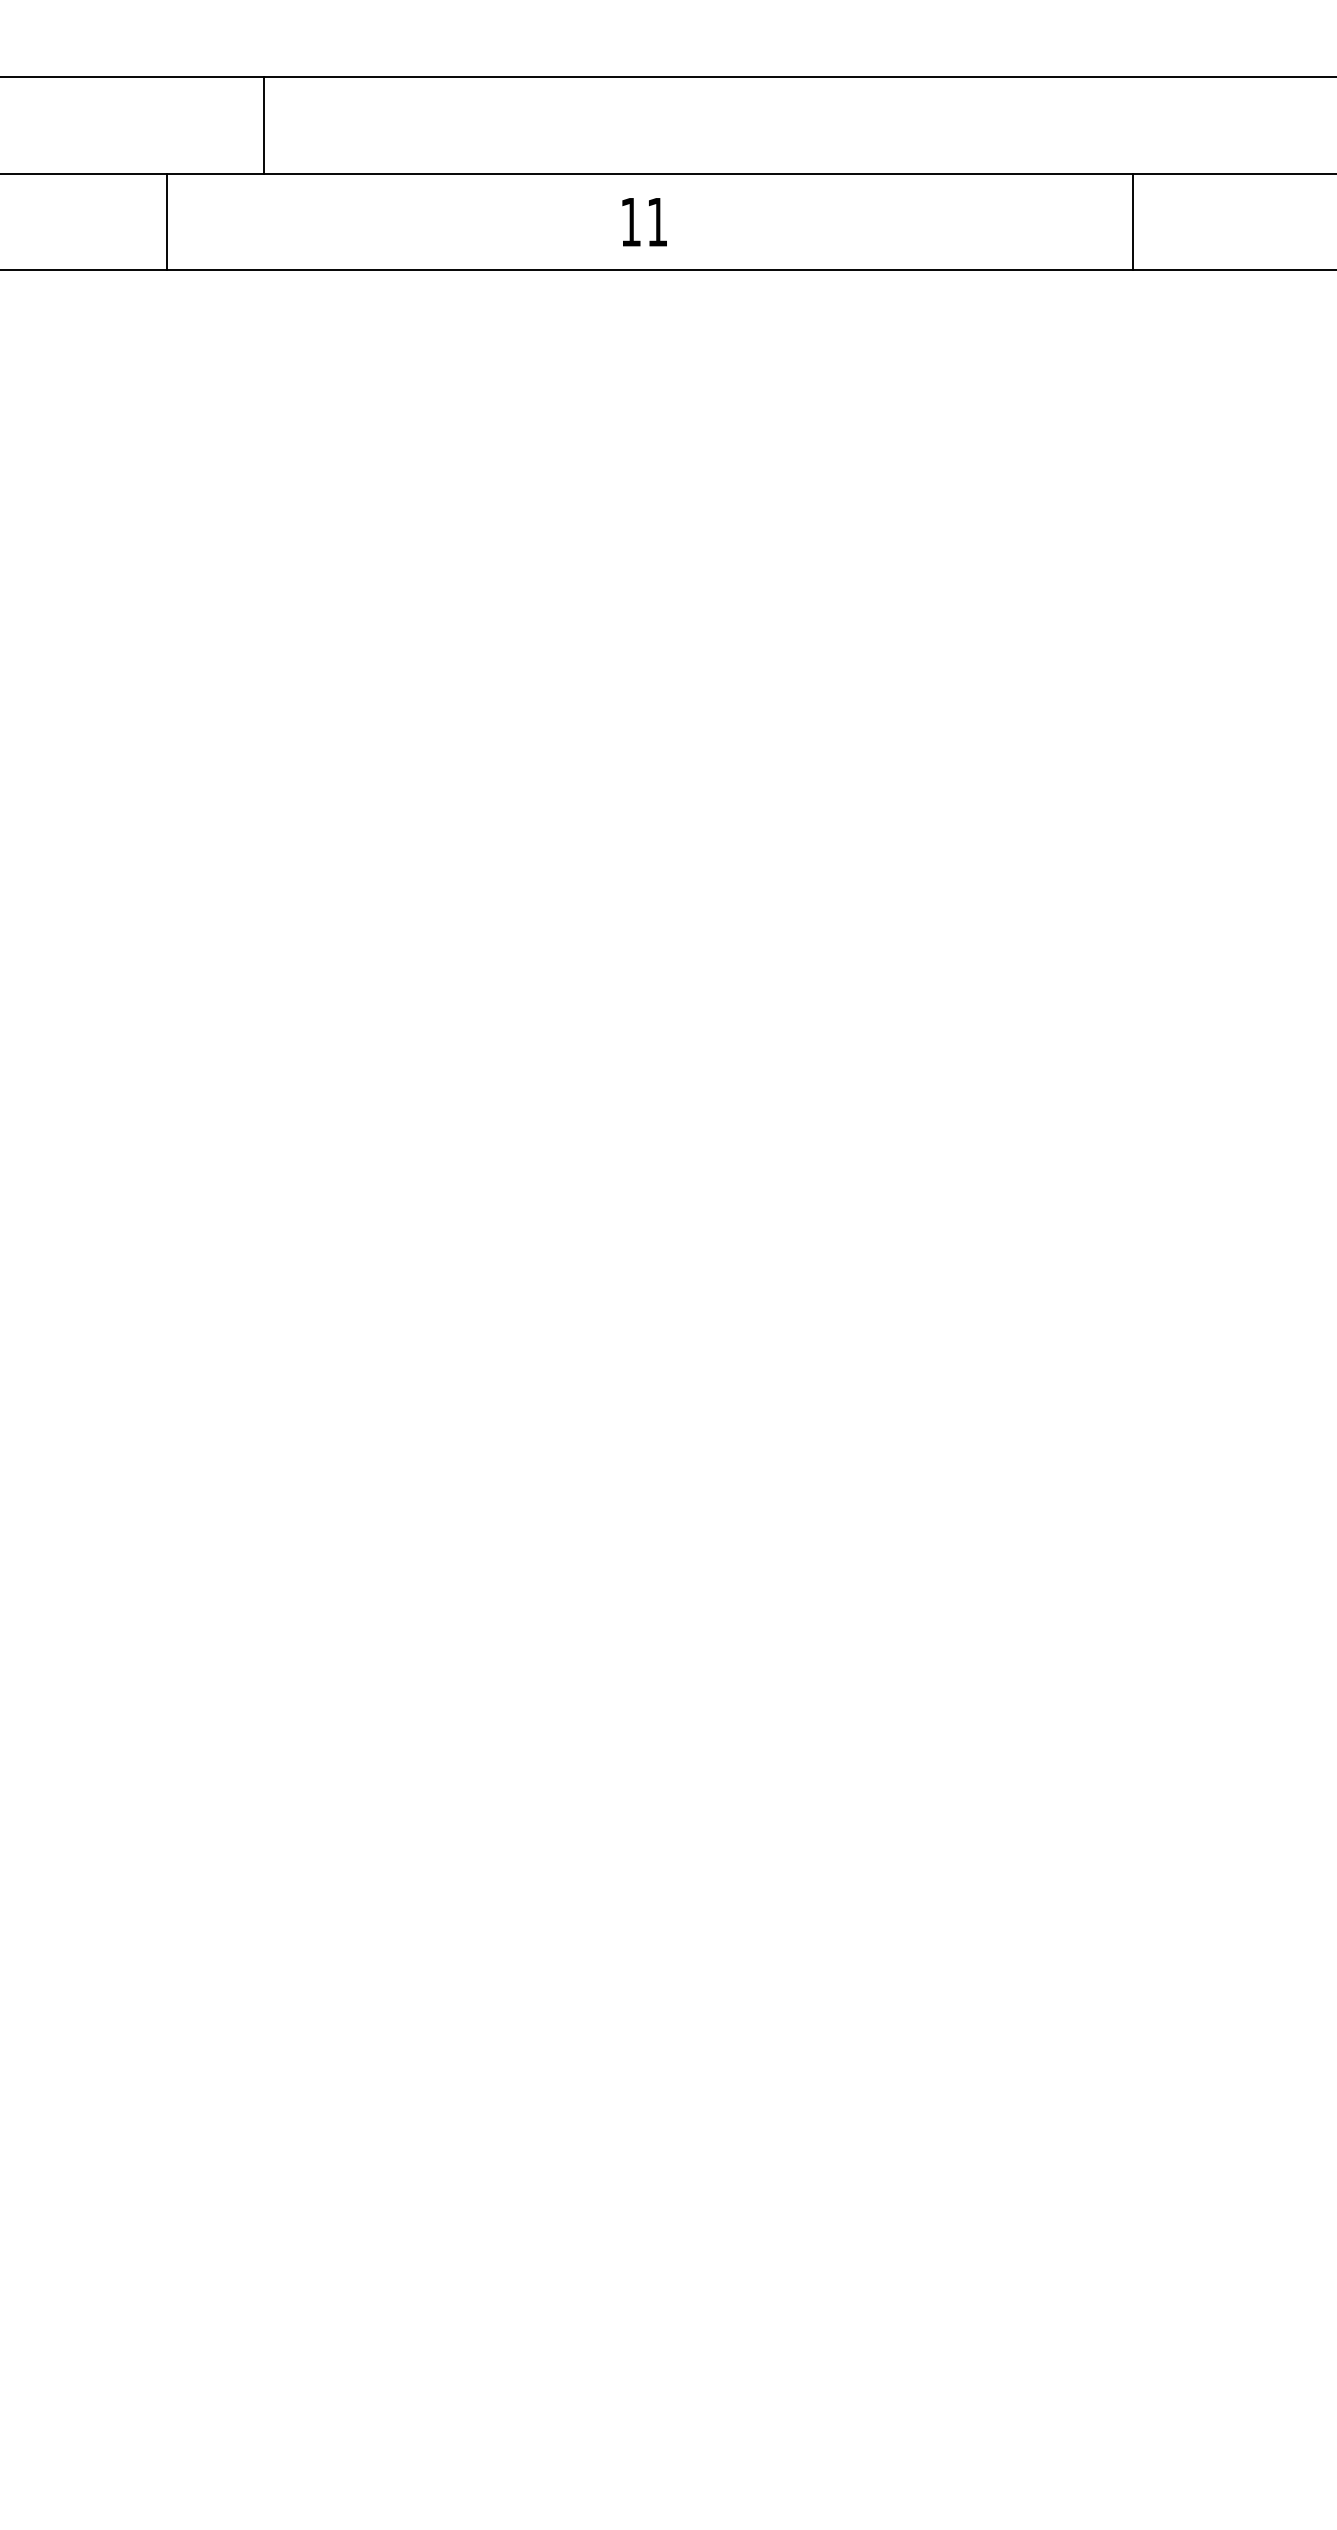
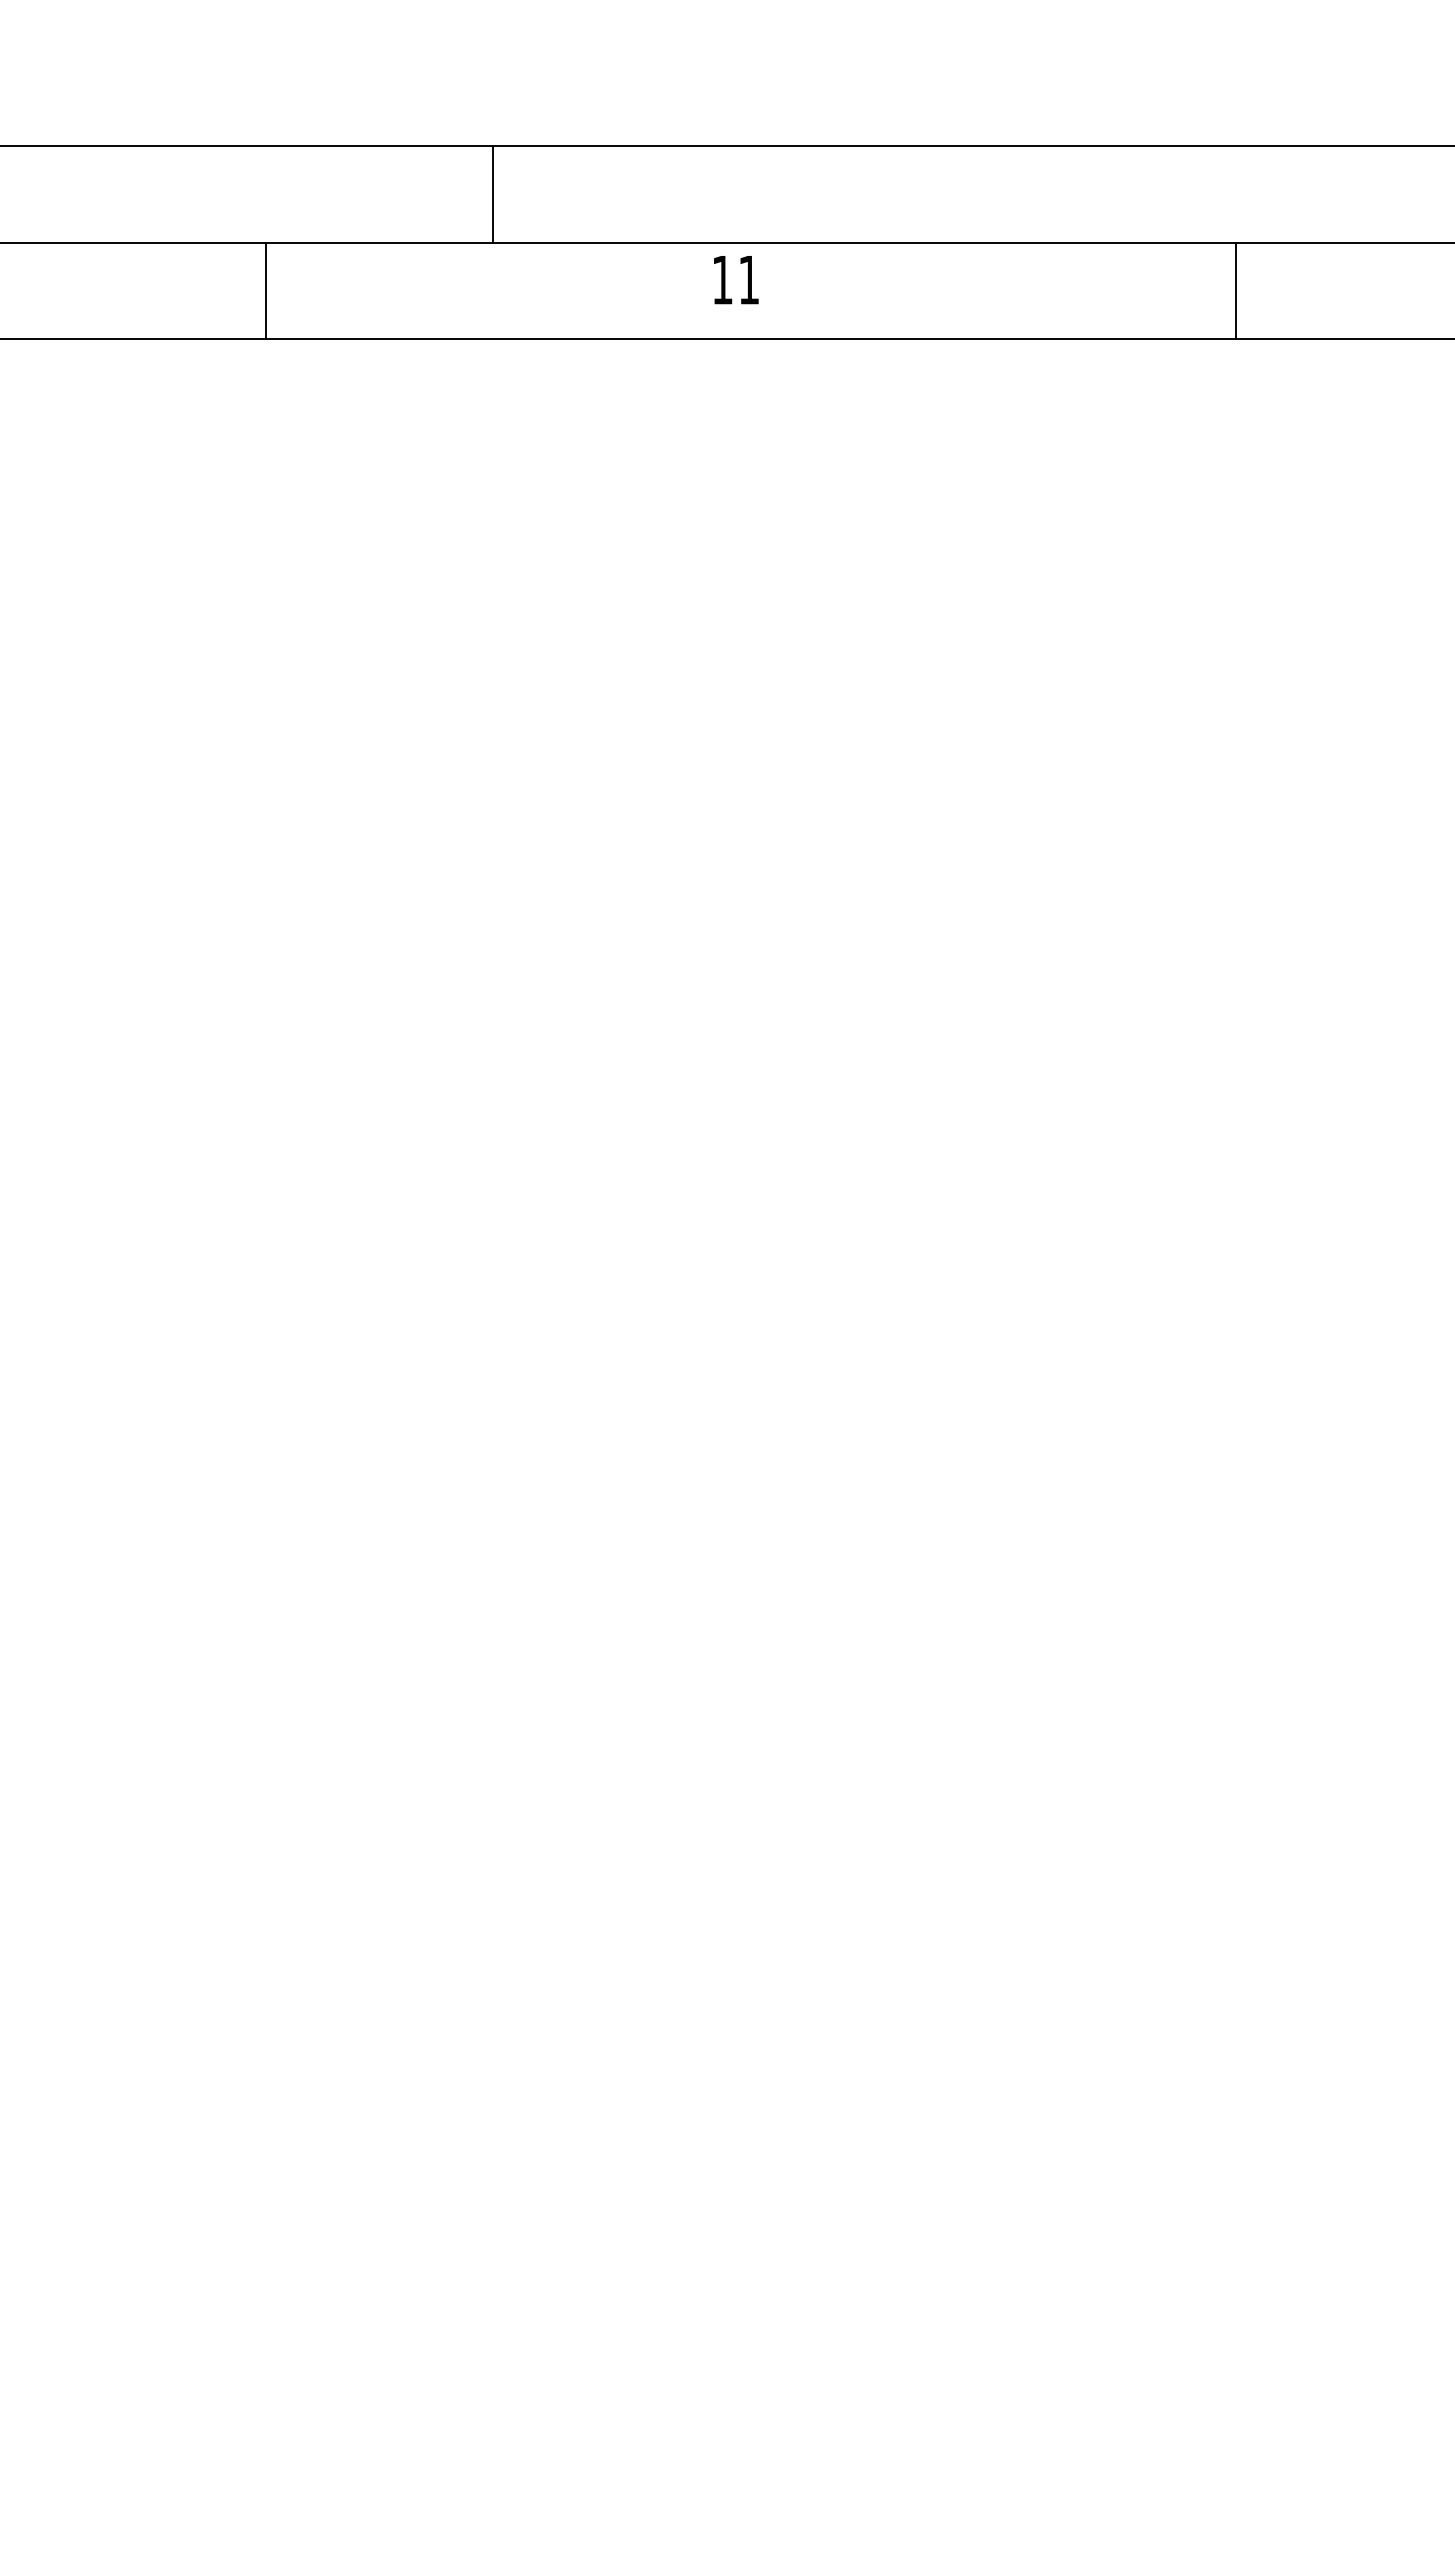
line: (263, 125) -> (493, 194), moved
line: (166, 221) -> (265, 290), moved
line: (1132, 221) -> (1236, 290), moved
text: (644, 222) -> (736, 280), moved

